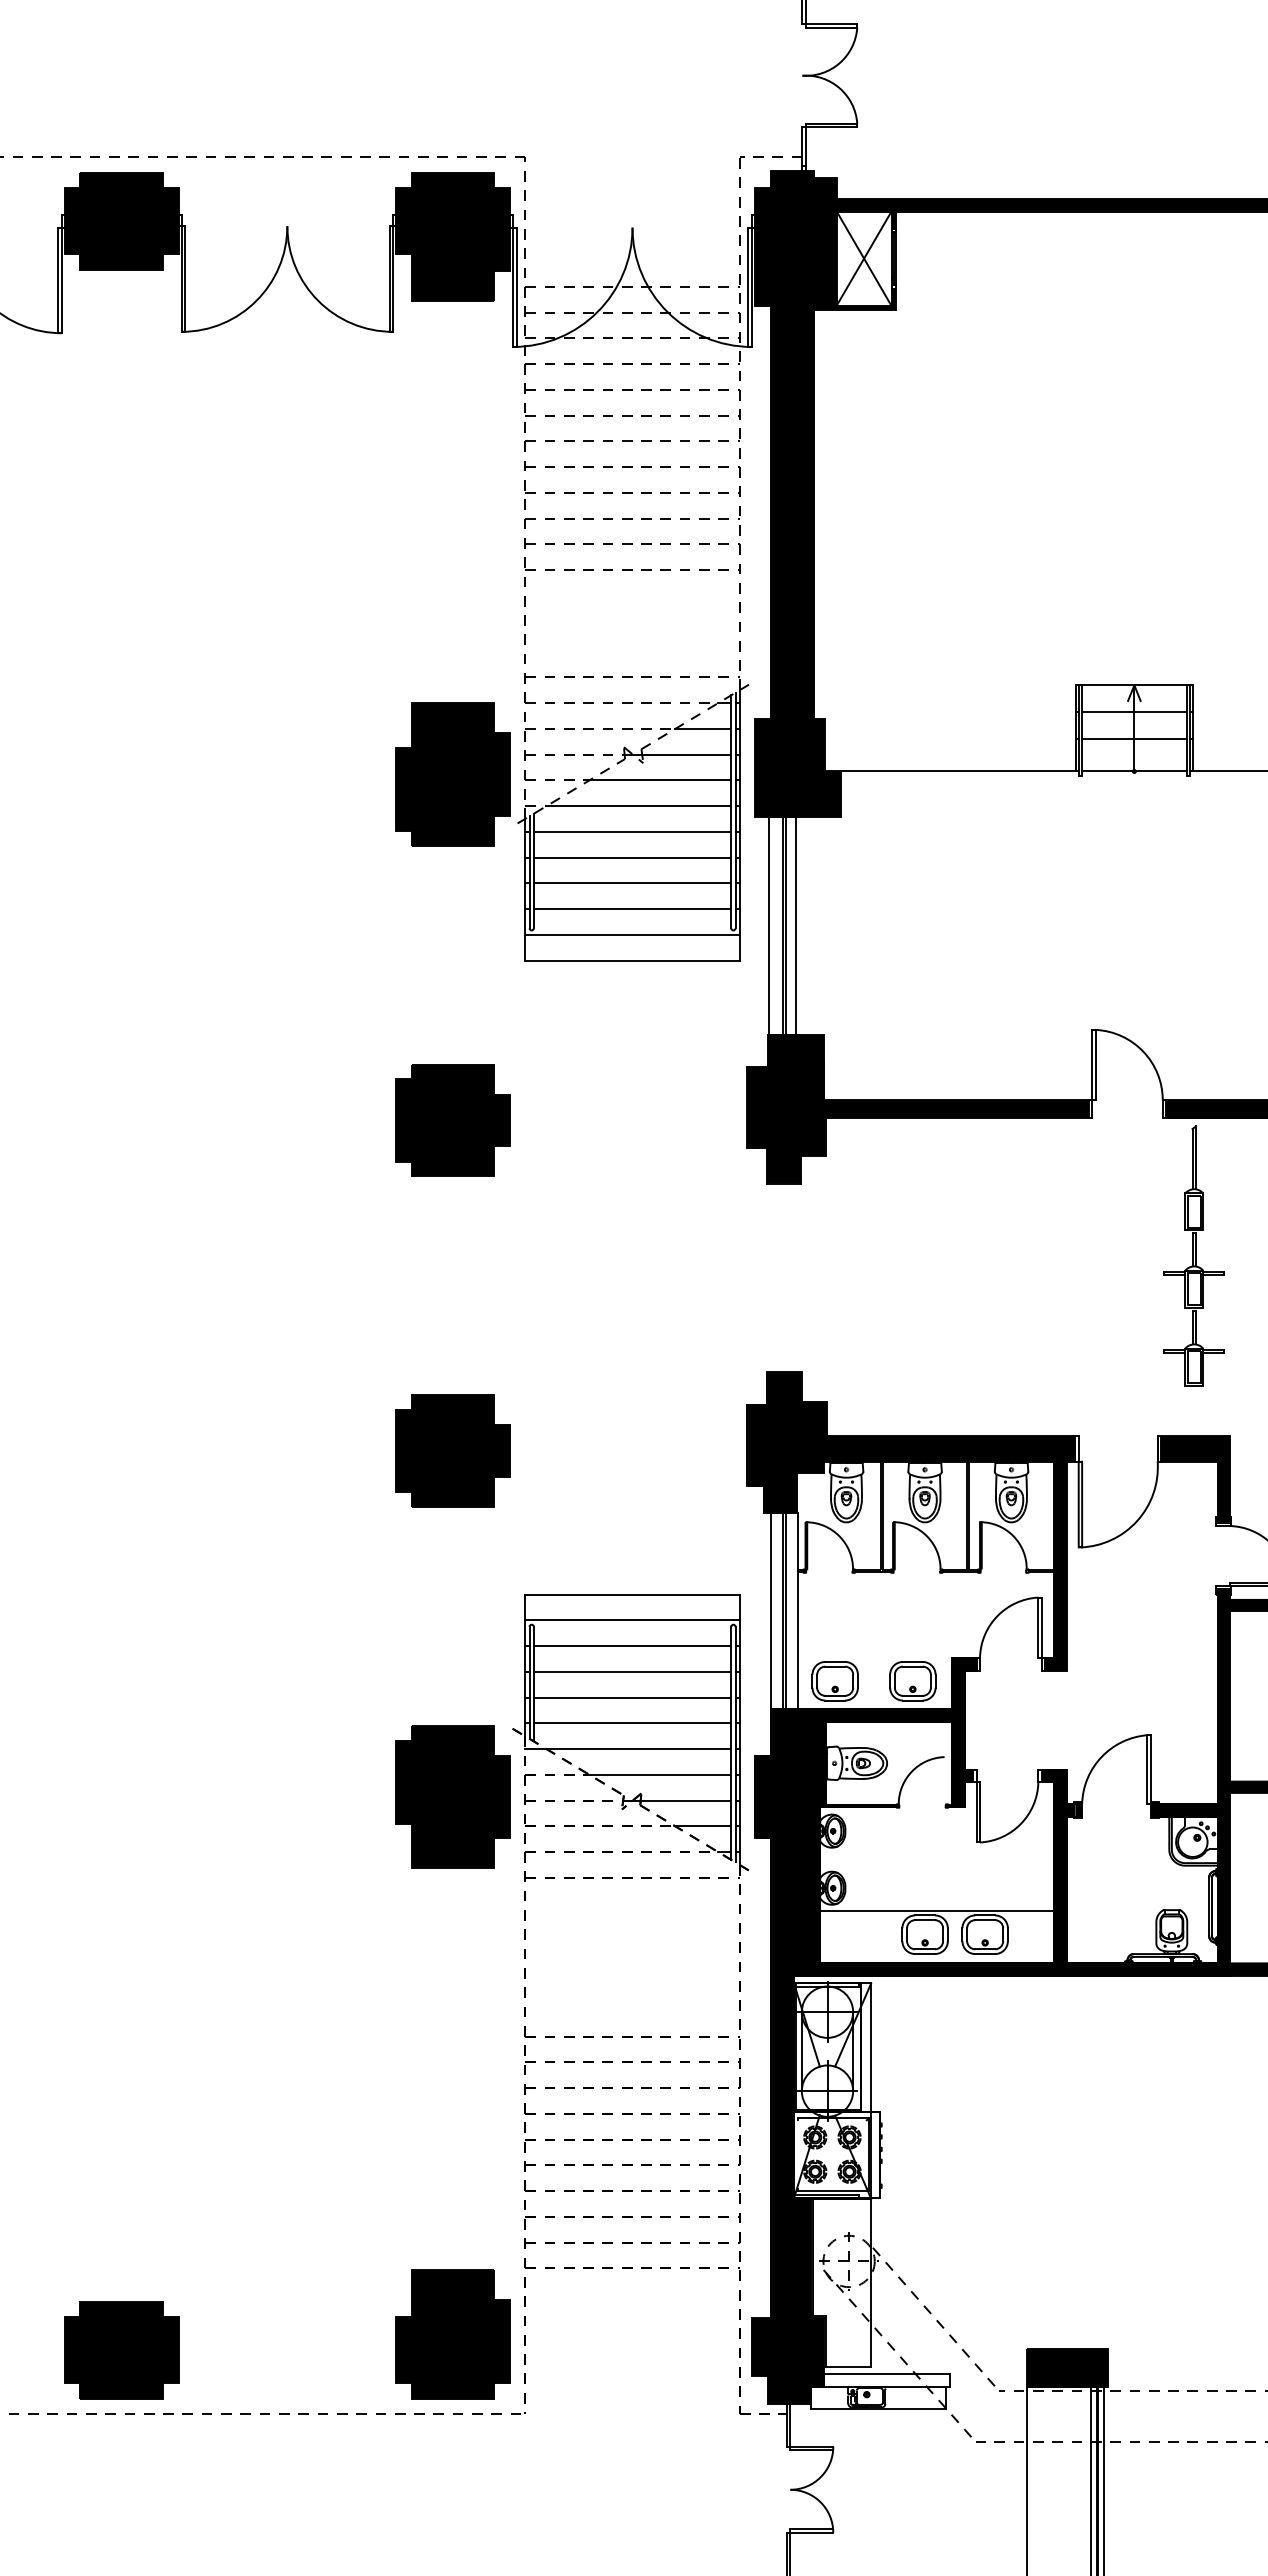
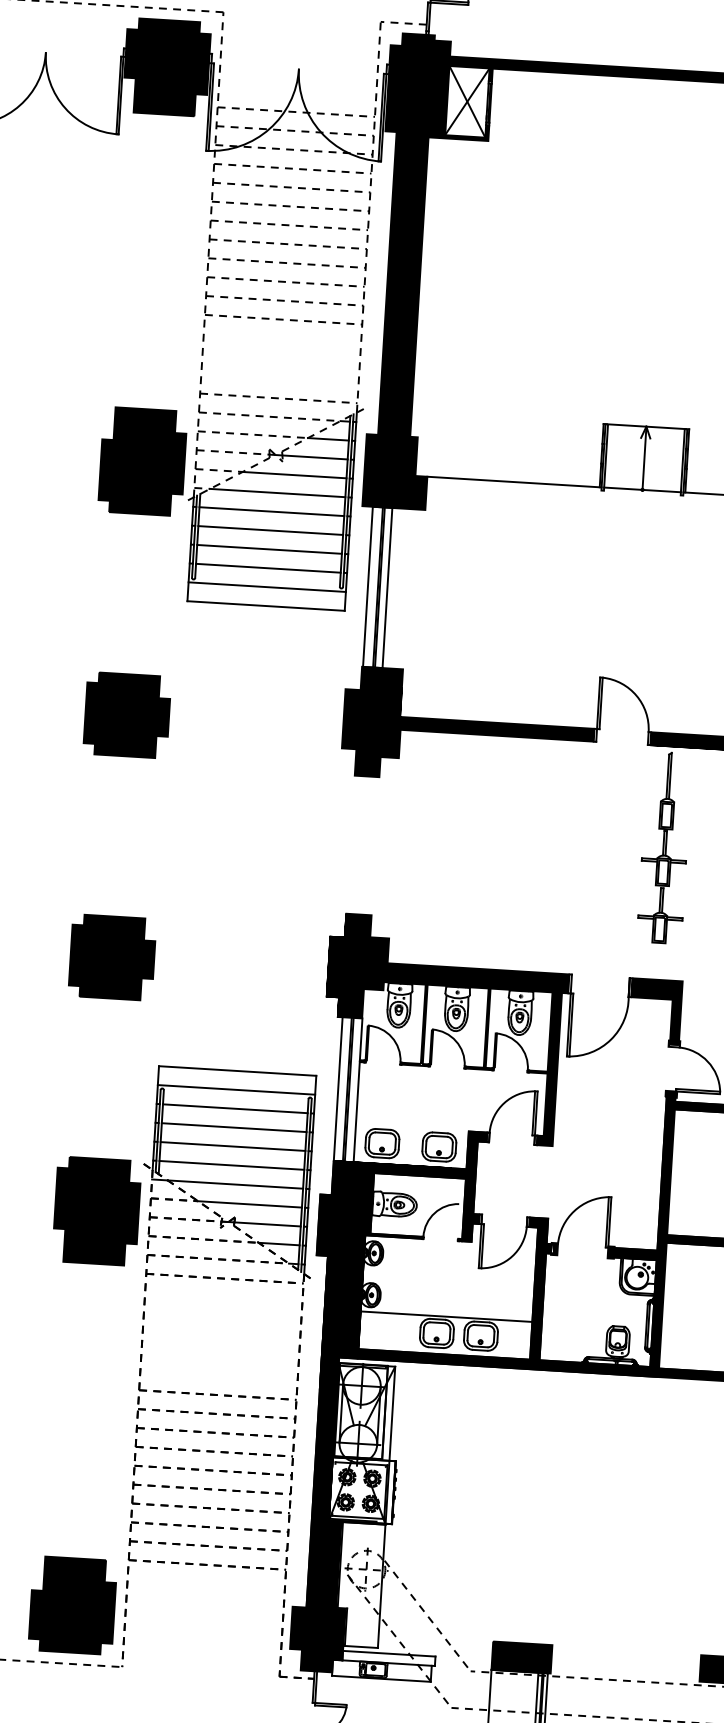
line: (1134, 712) -> (645, 446), removed
line: (1134, 739) -> (644, 466), removed

